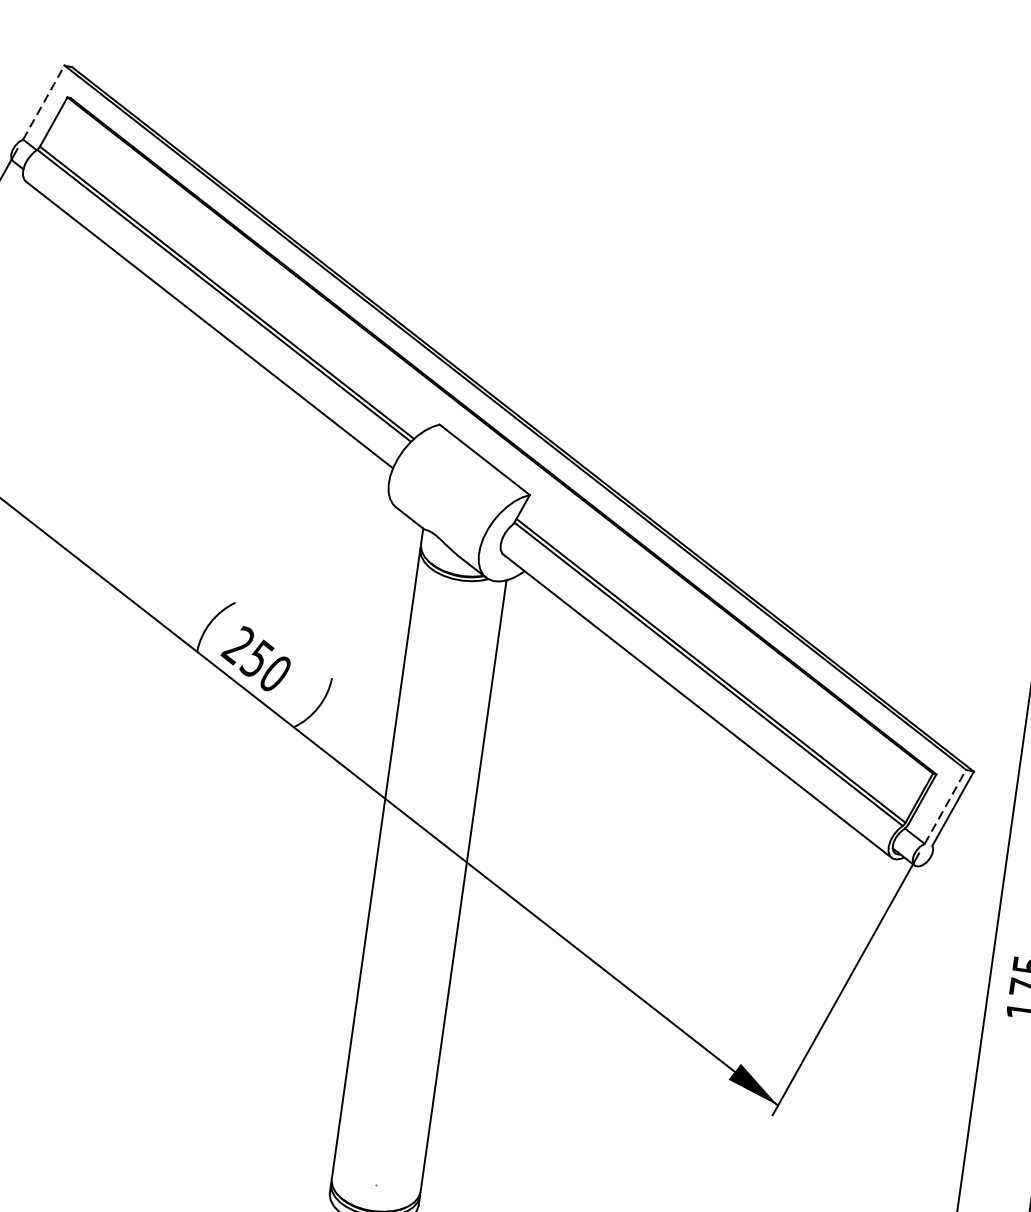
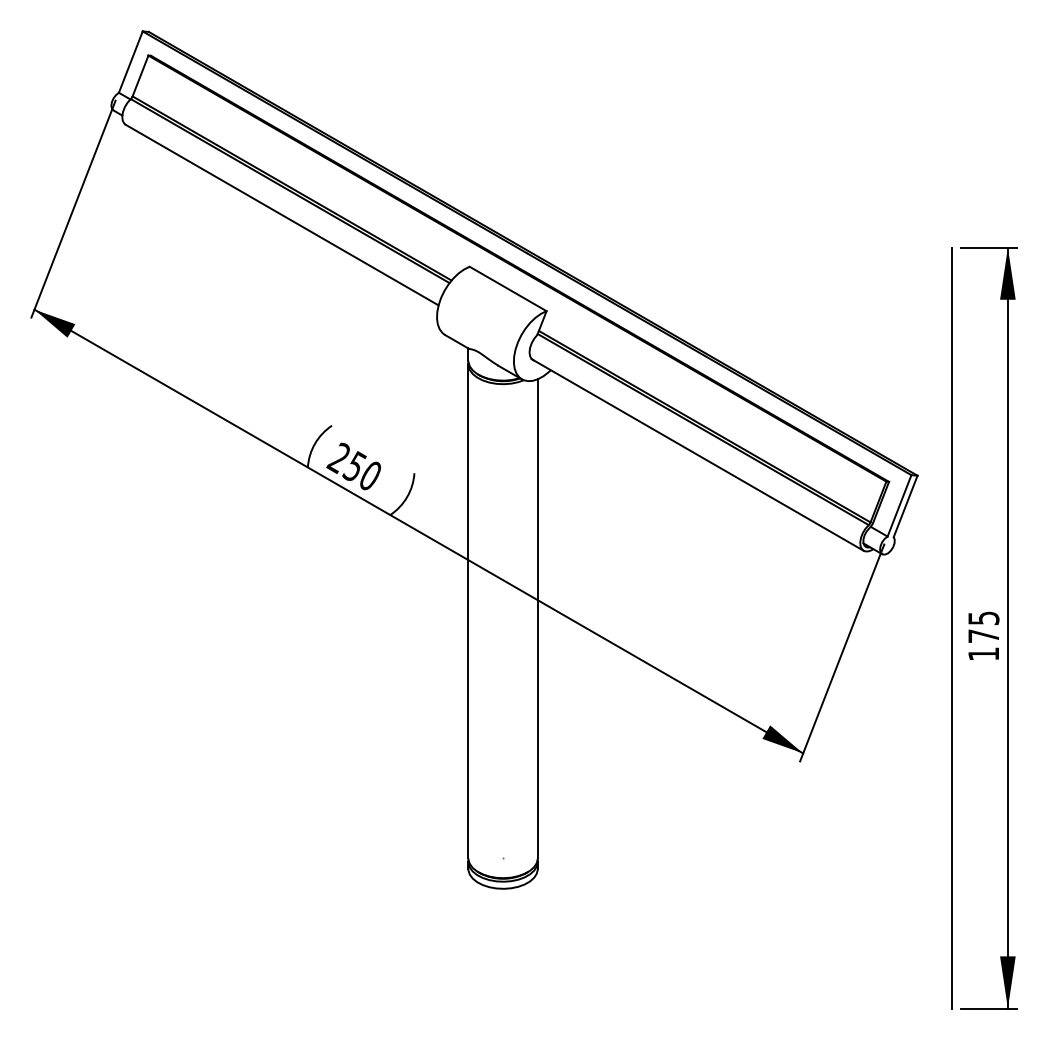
line: (43, 102) -> (130, 62), dashed -> solid
line: (945, 806) -> (899, 505), dashed -> solid

